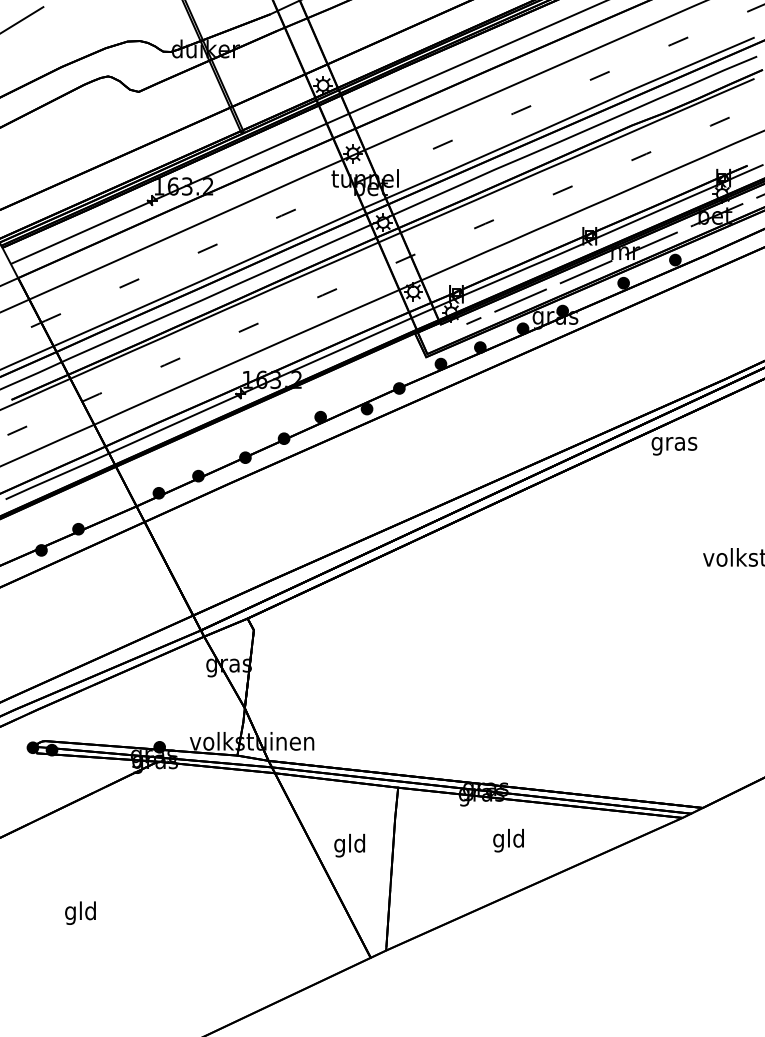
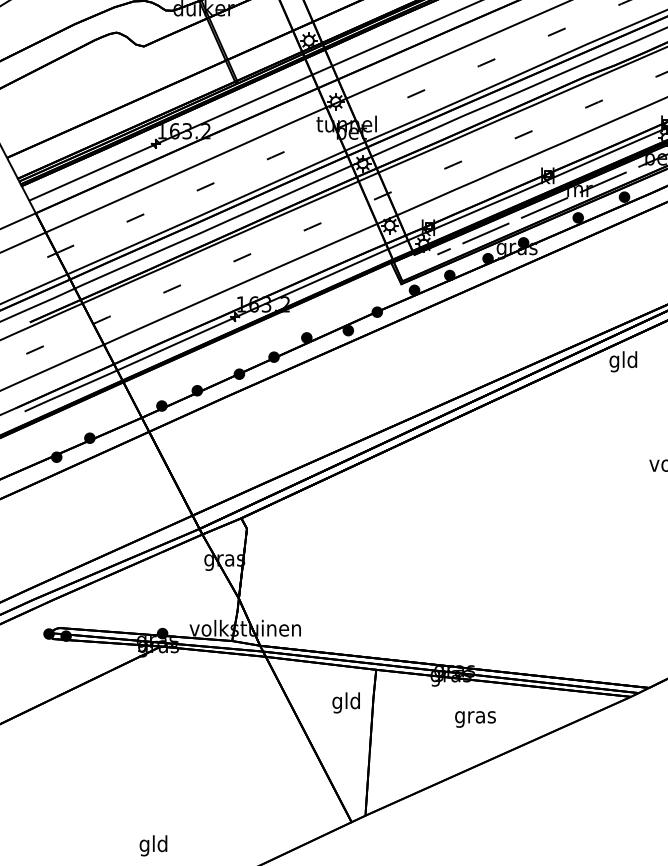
text: (674, 443) -> (623, 361), gras -> gld
text: (508, 840) -> (475, 717), gld -> gras
text: (349, 845) -> (346, 702), moved
text: (80, 912) -> (153, 845), moved

